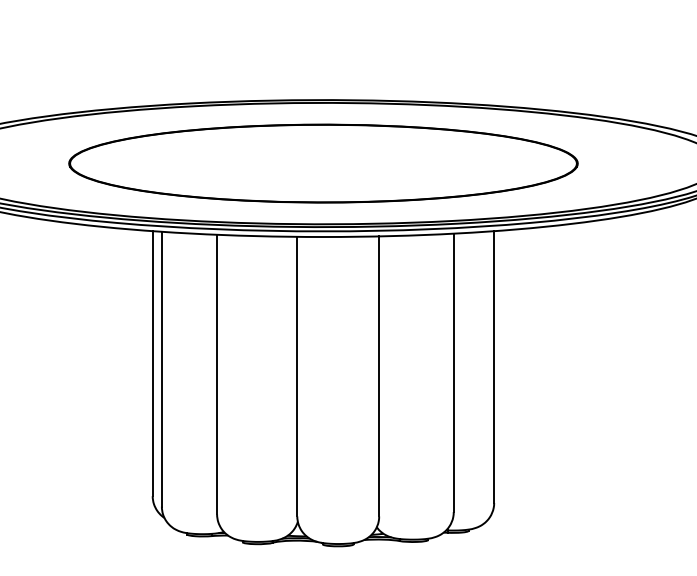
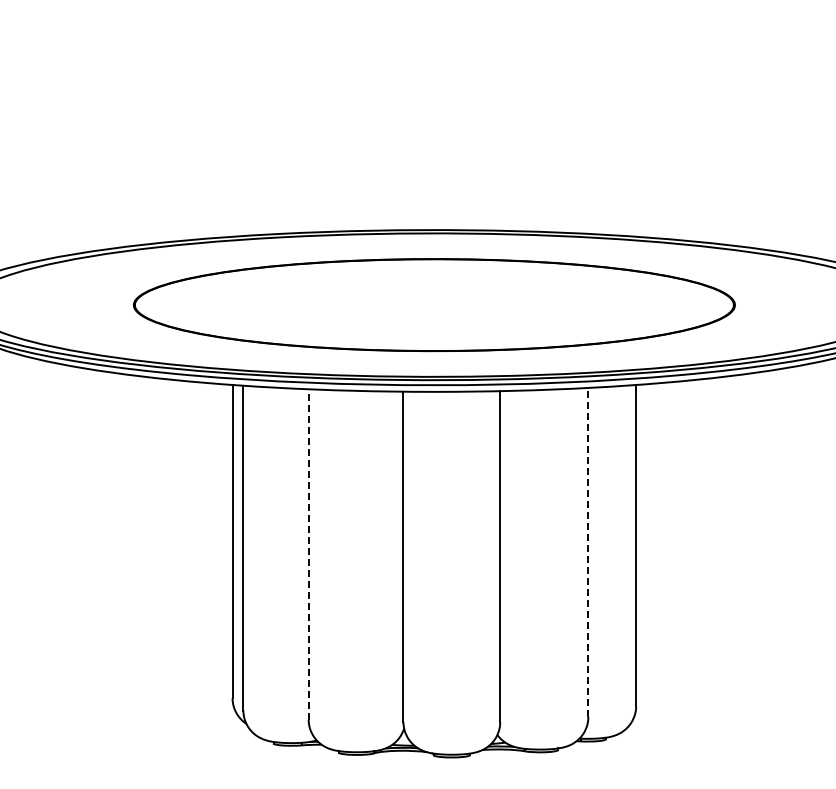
line: (453, 372) -> (588, 552), solid -> dashed
line: (216, 373) -> (308, 553), solid -> dashed

